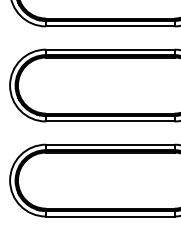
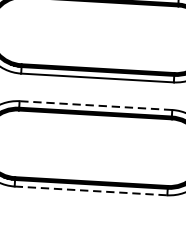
line: (109, 144) -> (95, 105), solid -> dashed
line: (110, 216) -> (91, 190), solid -> dashed

